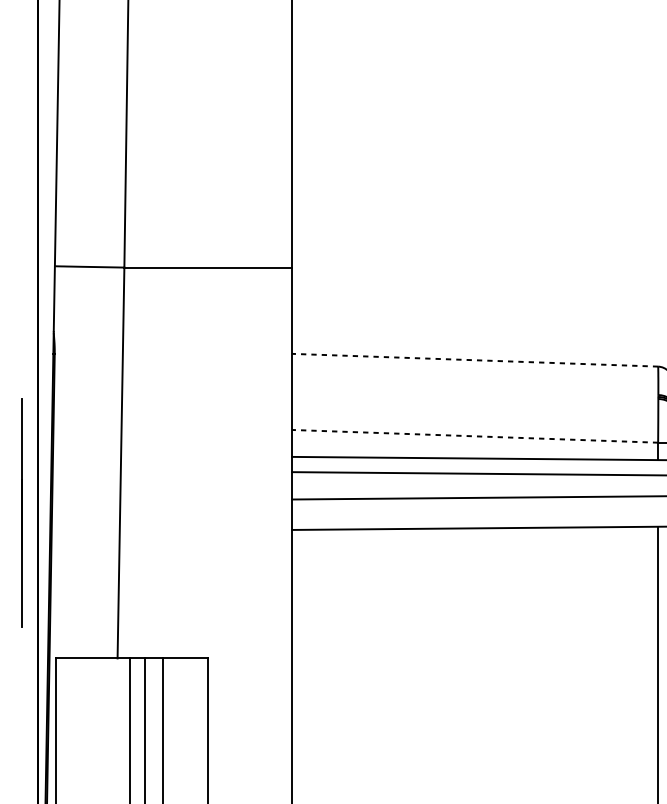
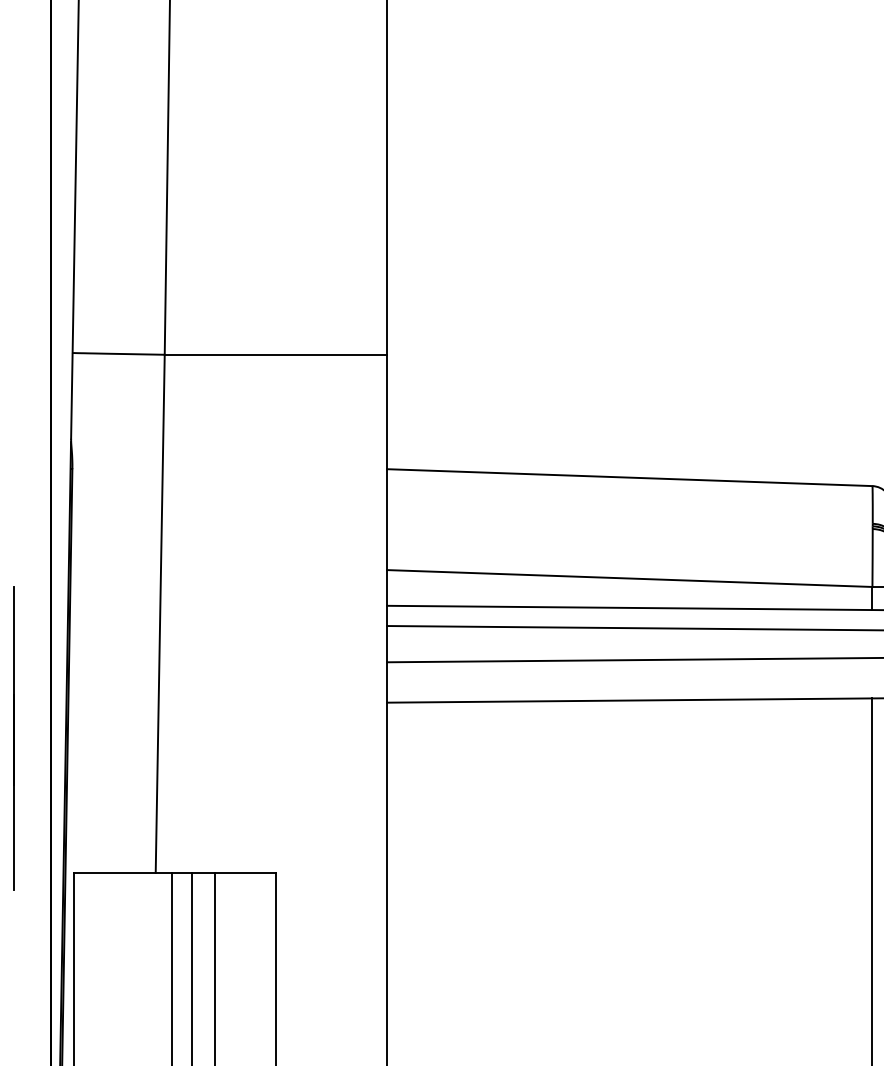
line: (474, 360) -> (629, 477), dashed -> solid
line: (474, 436) -> (629, 578), dashed -> solid
line: (21, 513) -> (13, 738), moved

